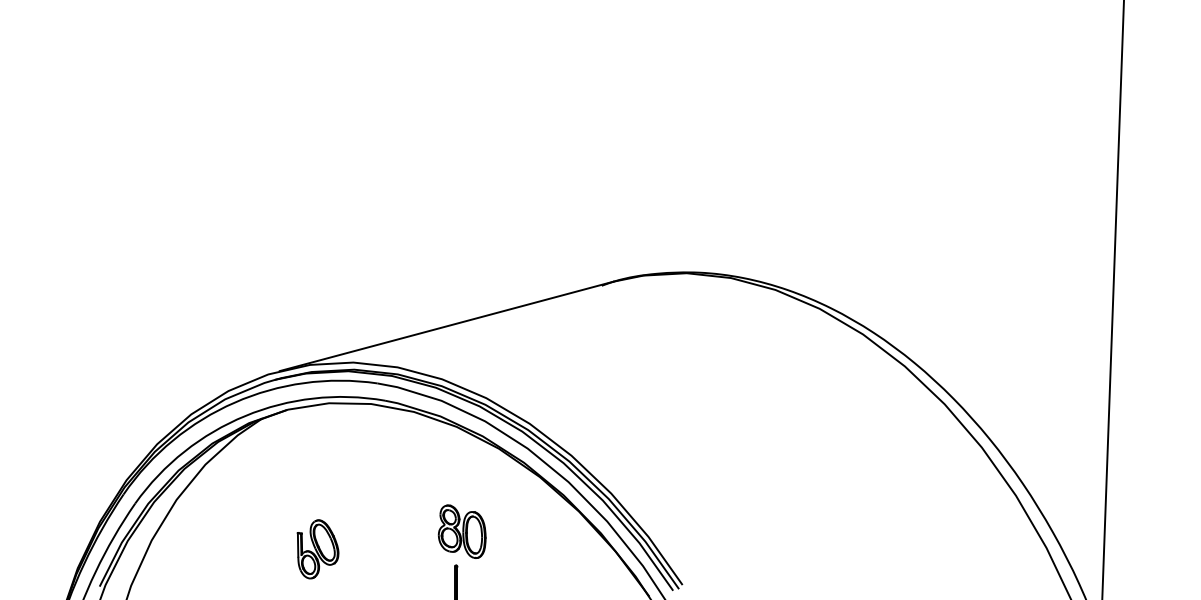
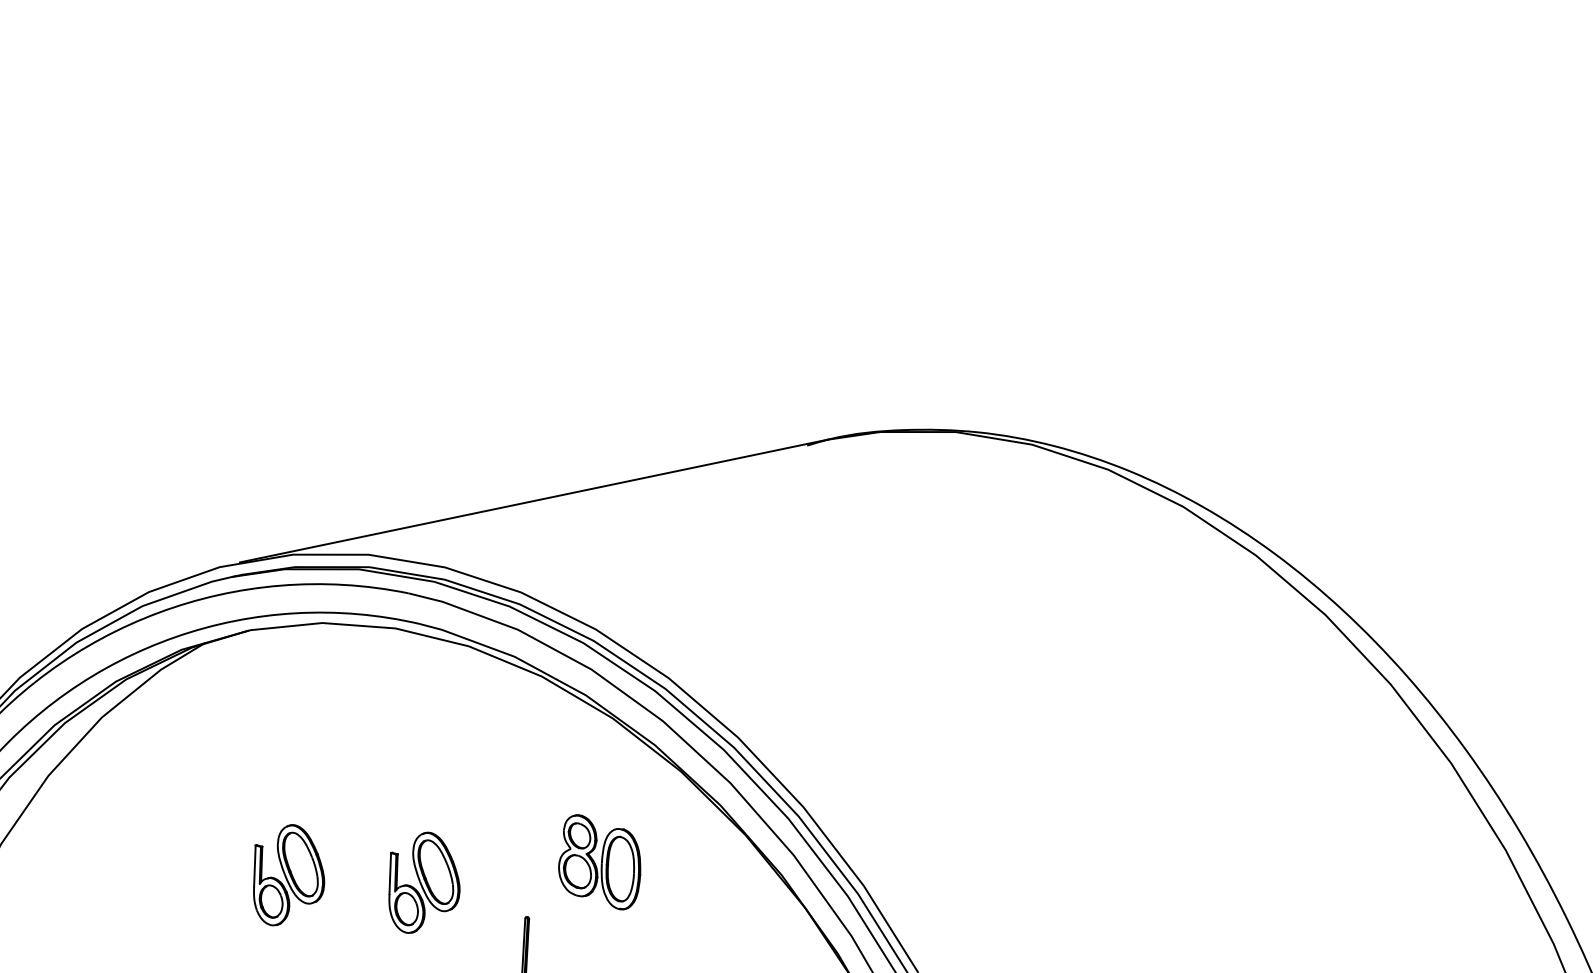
part: (461, 531) -> (598, 861), moved
part: (395, 549) -> (423, 883), added

